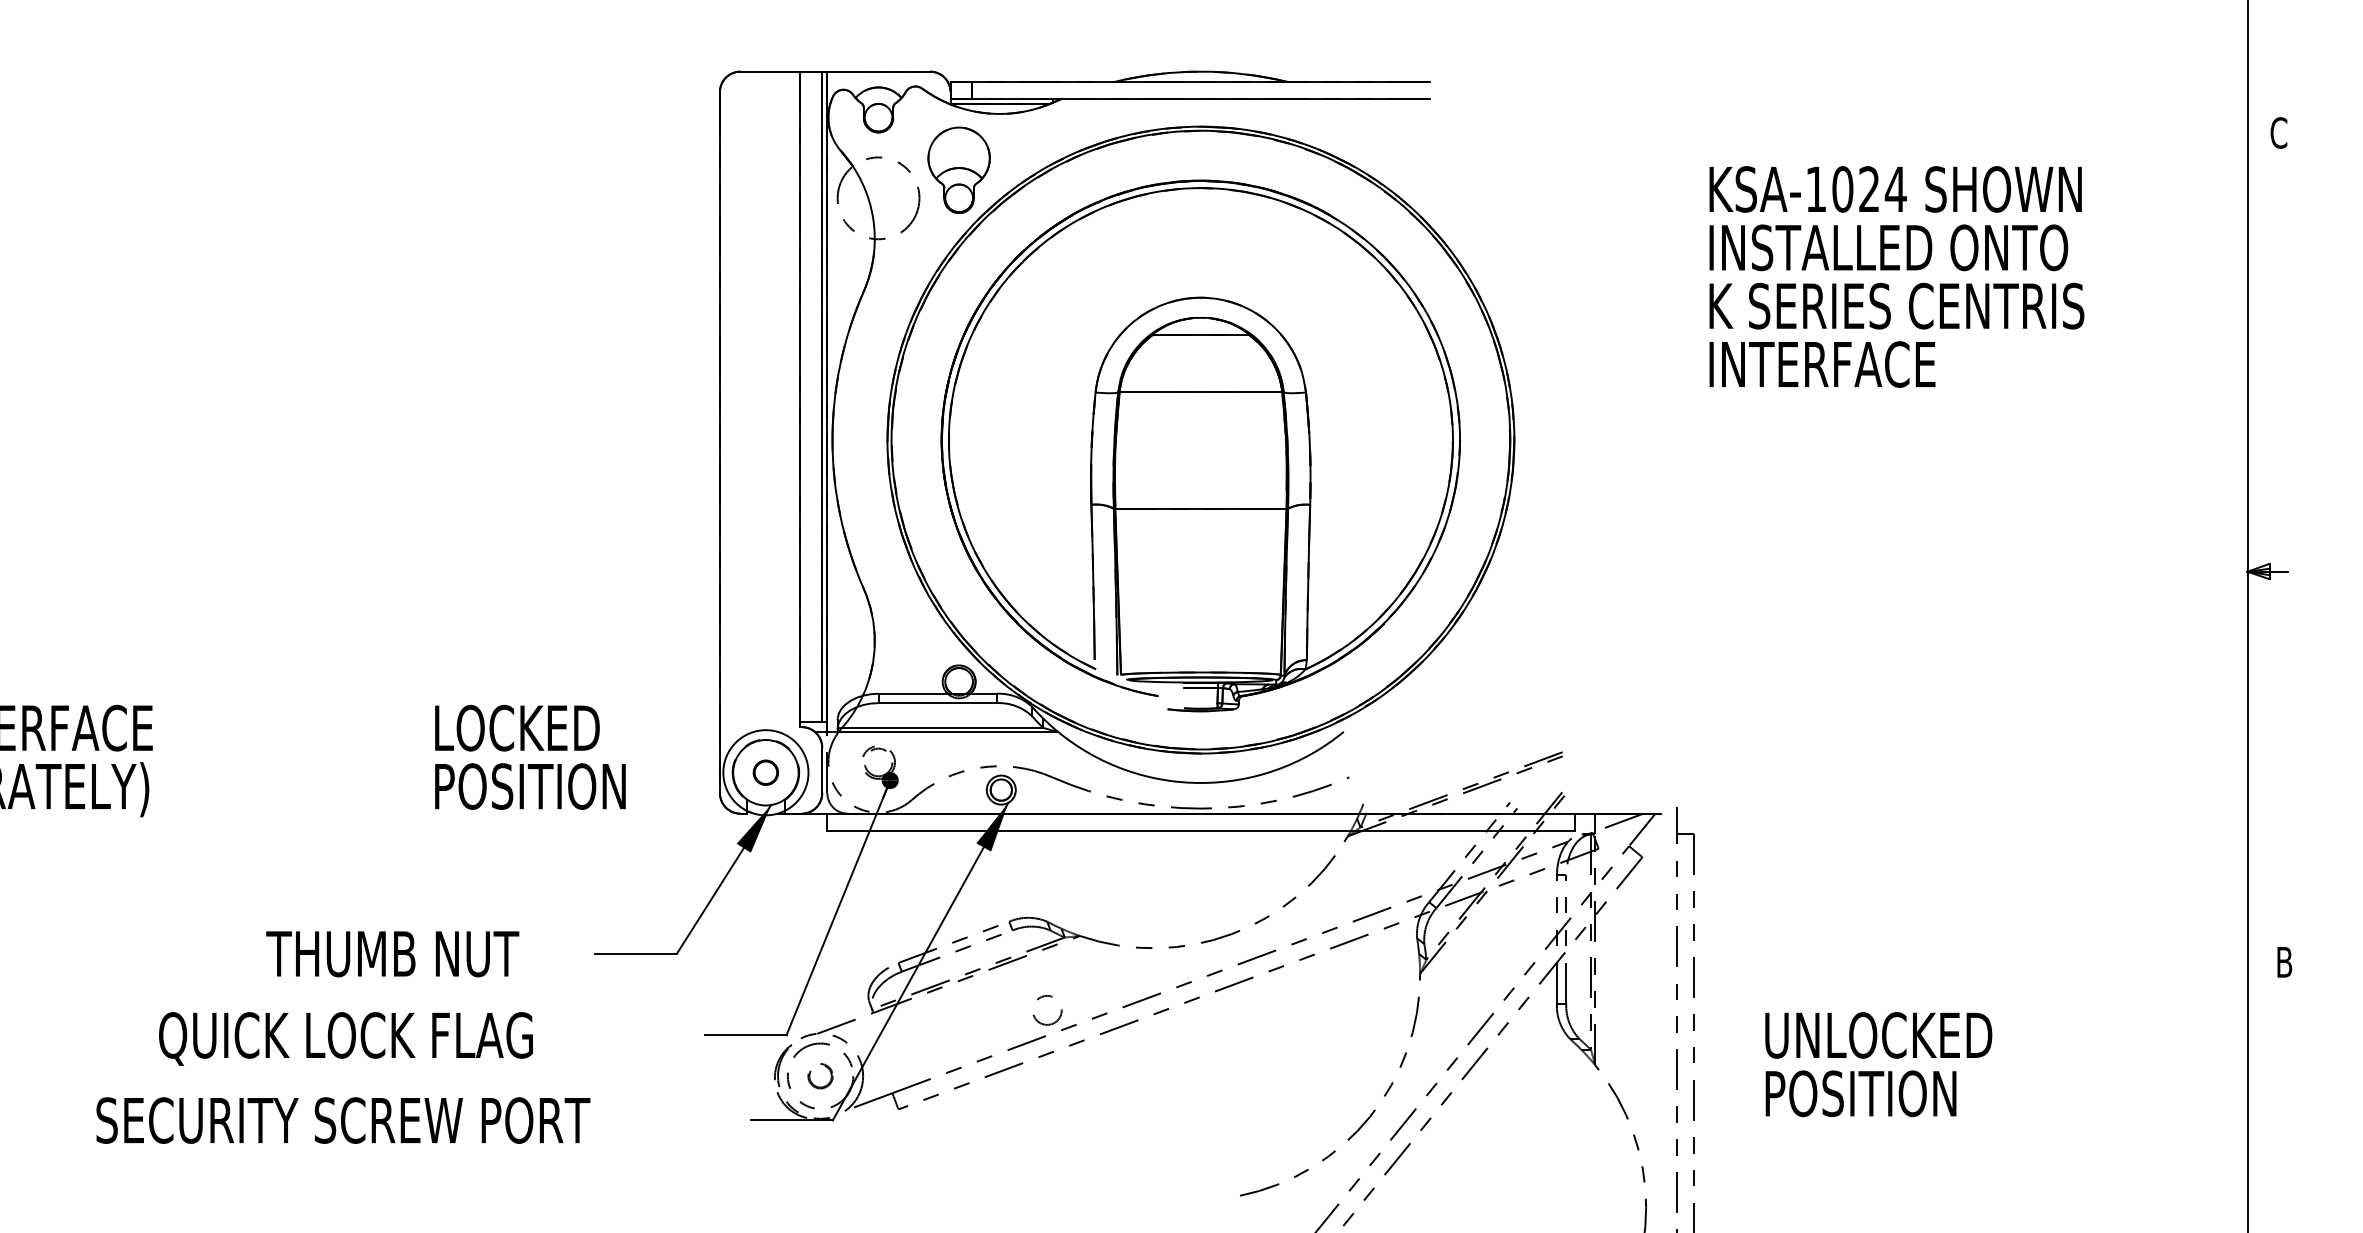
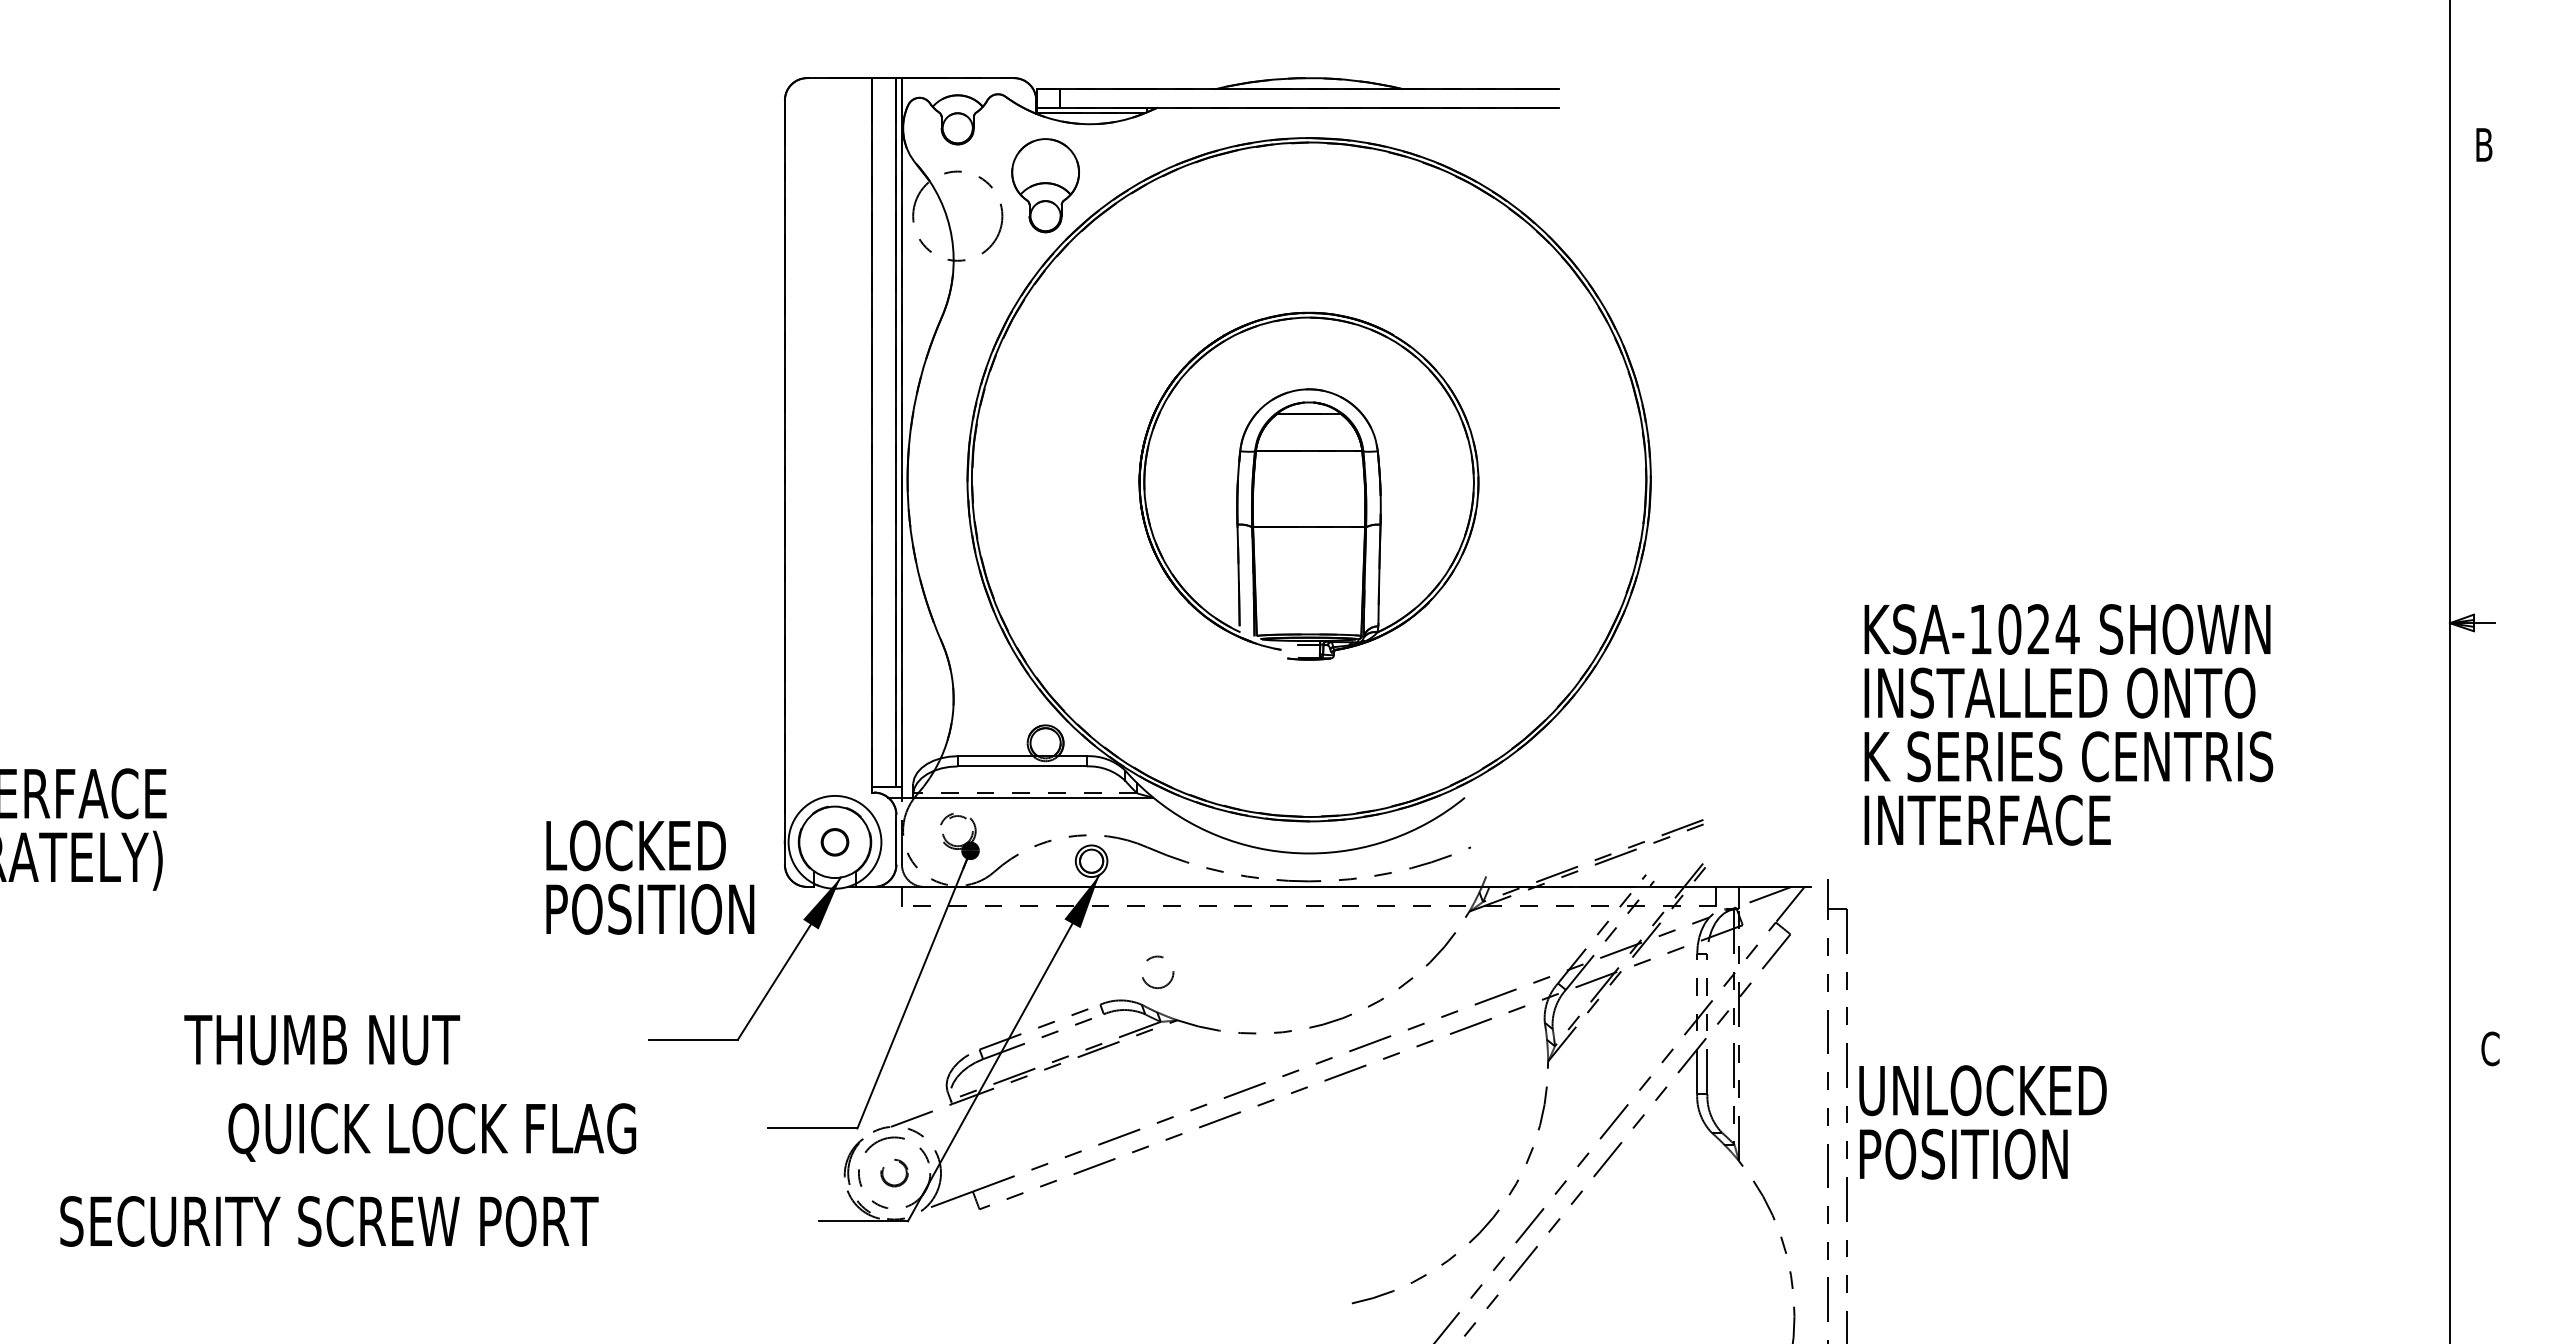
text: (2279, 132) -> (2484, 144), C -> B
text: (1896, 276) -> (2068, 724), moved
part: (1200, 446) -> (1308, 486), size x0.6
line: (939, 727) -> (1024, 793), solid -> dashed
text: (530, 757) -> (650, 877), moved
line: (1200, 830) -> (1308, 905), solid -> dashed
text: (392, 954) -> (322, 1040), moved
text: (2284, 961) -> (2490, 1048), B -> C
circle: (1048, 1009) -> (1158, 971), moved
text: (346, 1038) -> (432, 1132), moved
text: (1878, 1064) -> (1982, 1122), moved
text: (343, 1120) -> (329, 1221), moved

